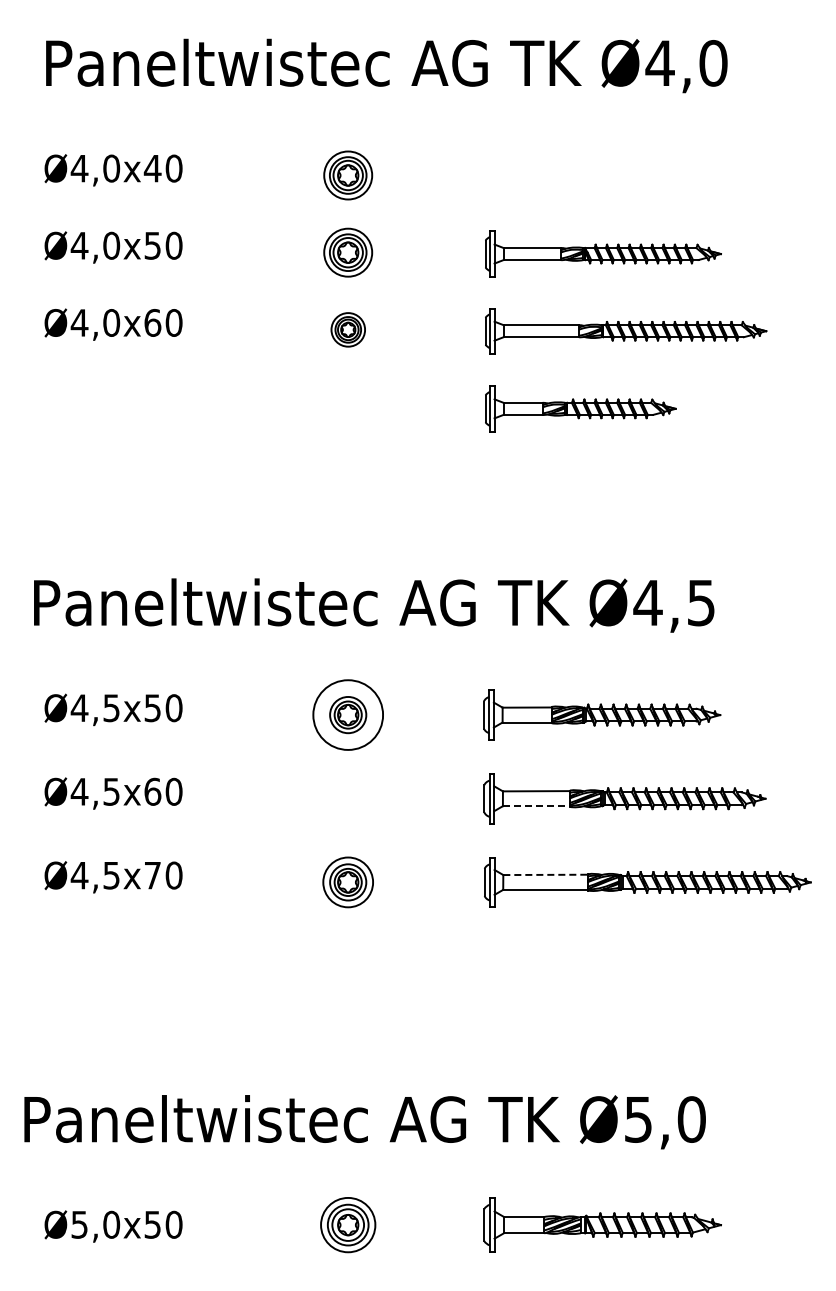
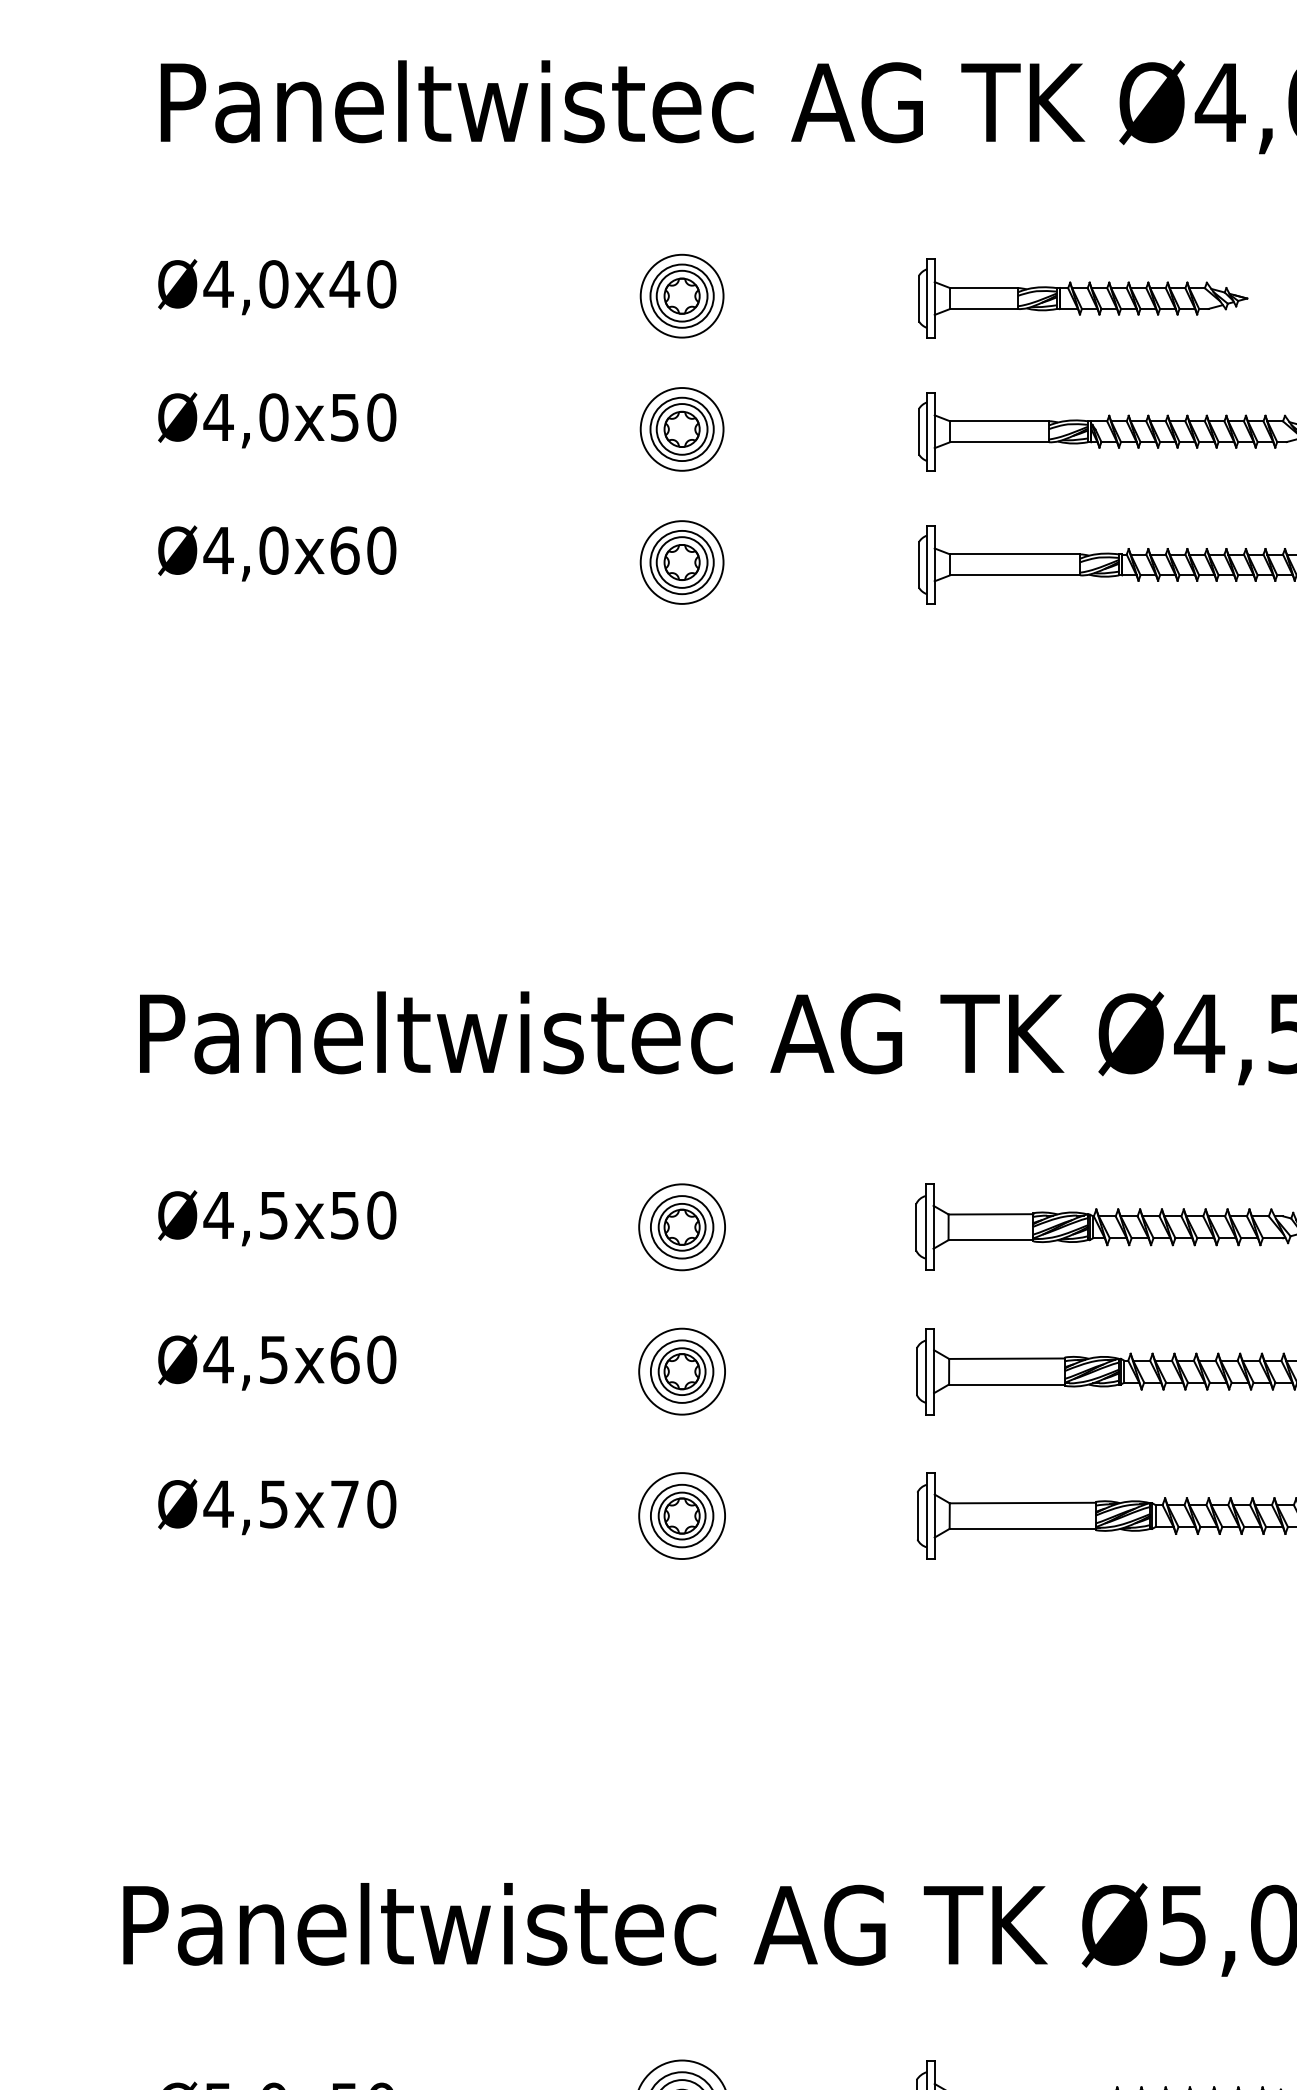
part: (348, 329) -> (682, 561), size x1.43
part: (580, 408) -> (1082, 297), moved
circle: (348, 714) -> (682, 1226), size x0.71
part: (347, 798) -> (680, 1371), added
line: (536, 806) -> (1007, 1385), dashed -> solid
line: (546, 874) -> (1024, 1502), dashed -> solid

